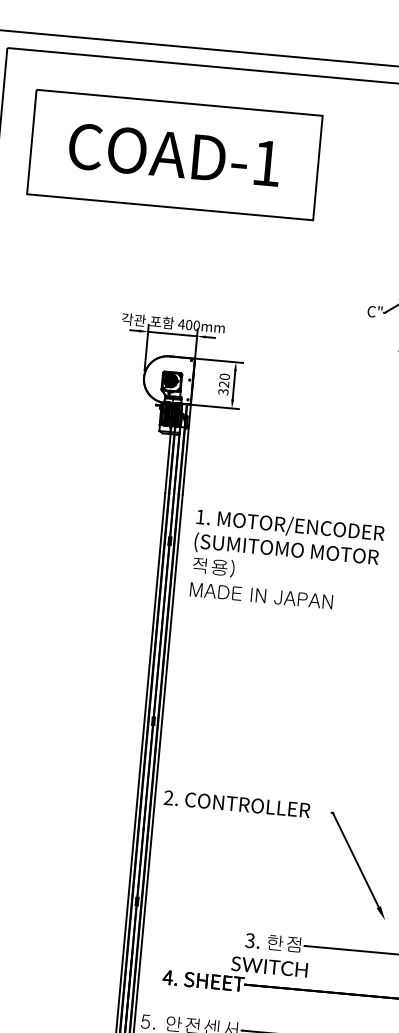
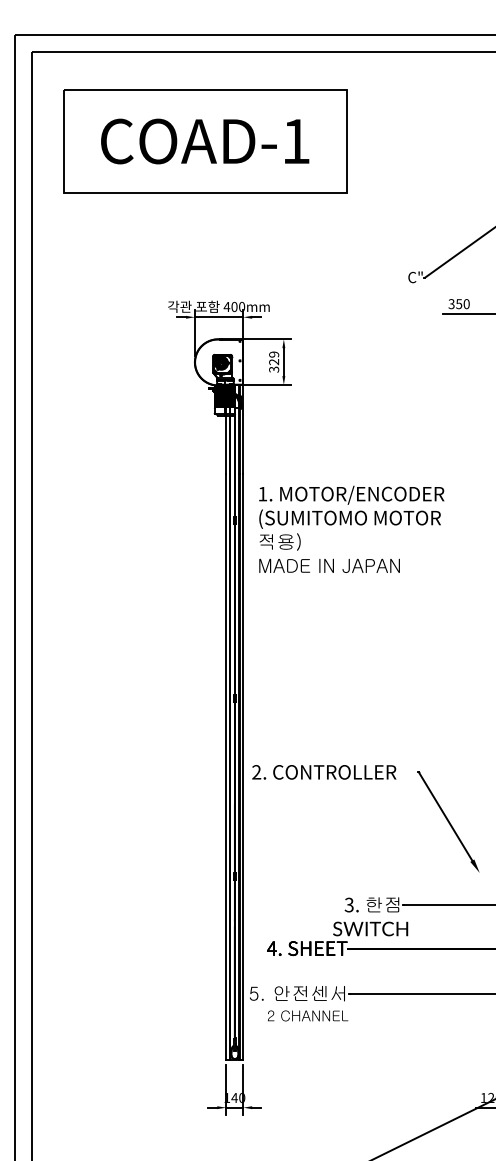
text: (225, 376) -> (274, 354), 320 -> 329

